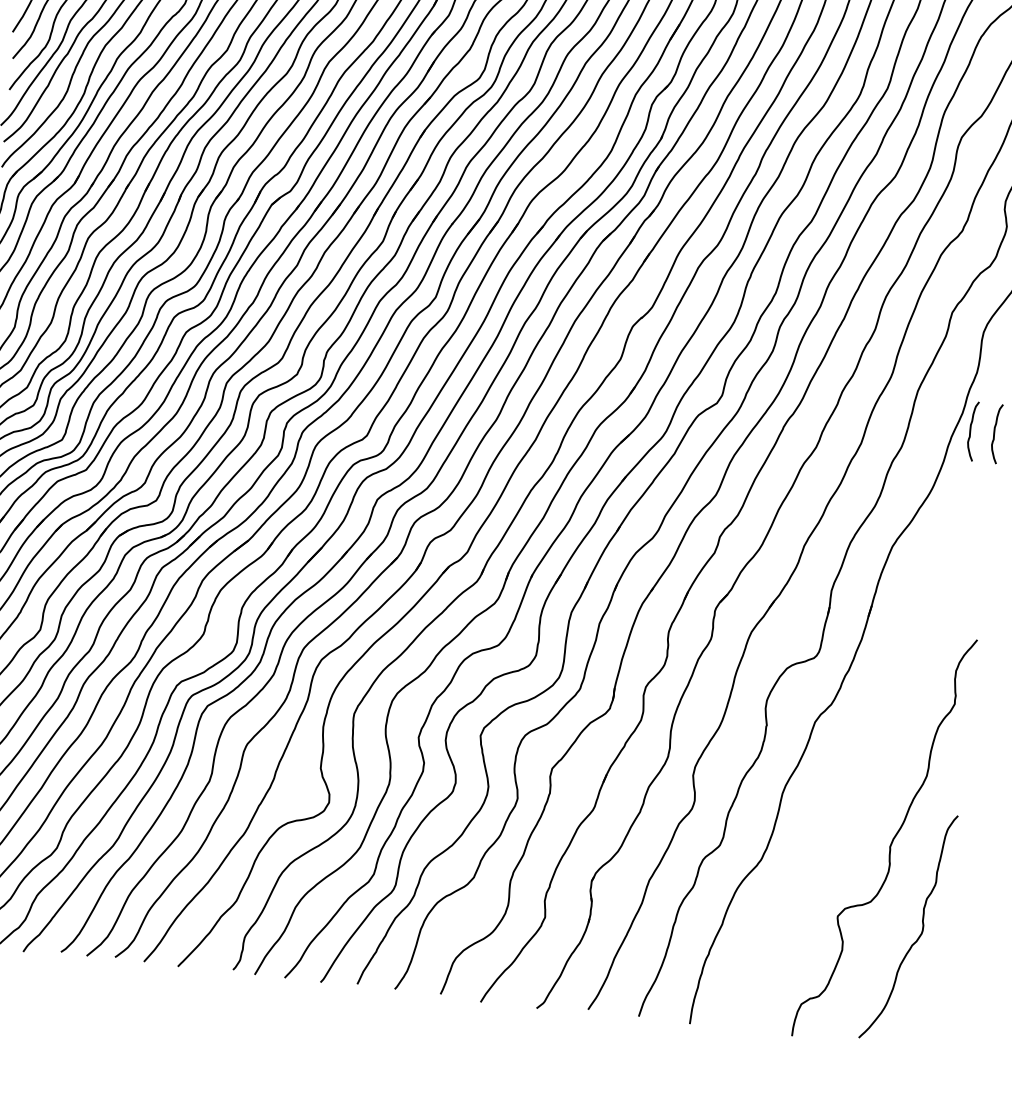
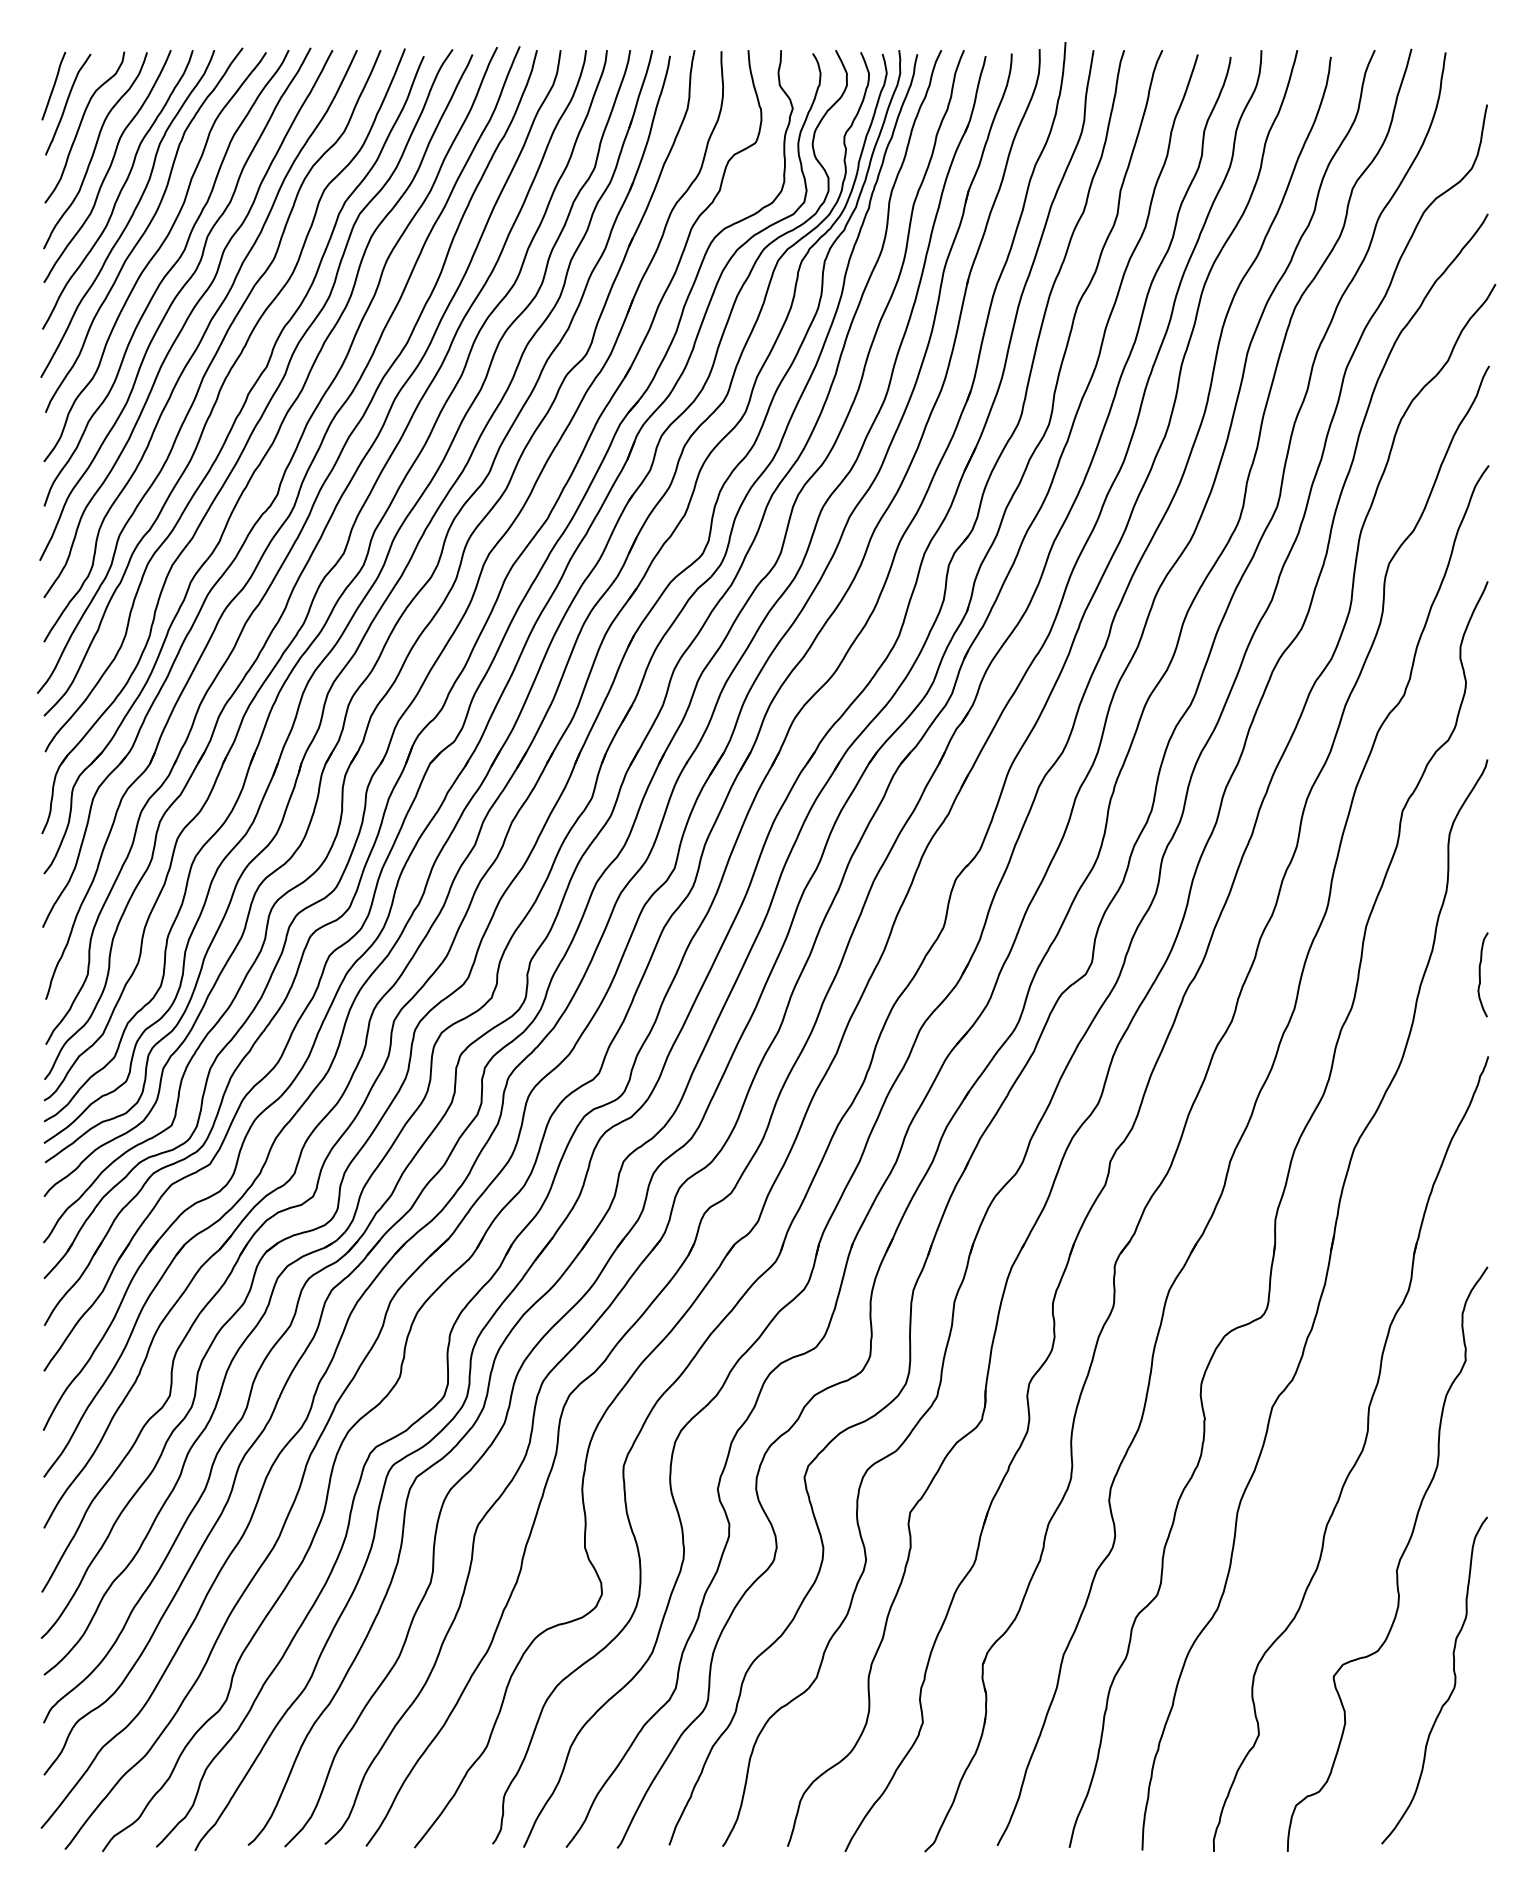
curve: (970, 430) -> (1446, 974), removed
part: (871, 764) -> (1357, 1457), added

